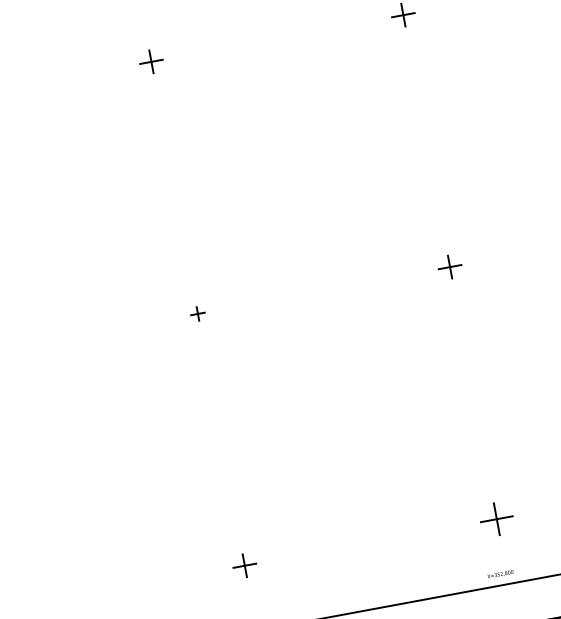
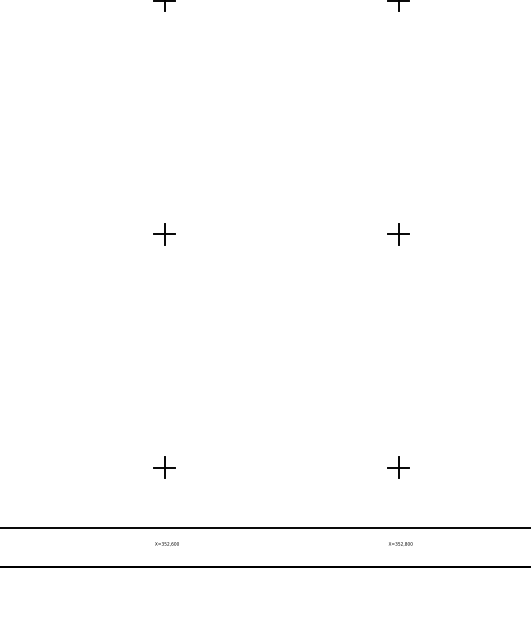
part: (197, 314) -> (164, 234), size x1.67
part: (496, 518) -> (398, 467), size x0.71
text: (500, 573) -> (400, 543), moved

